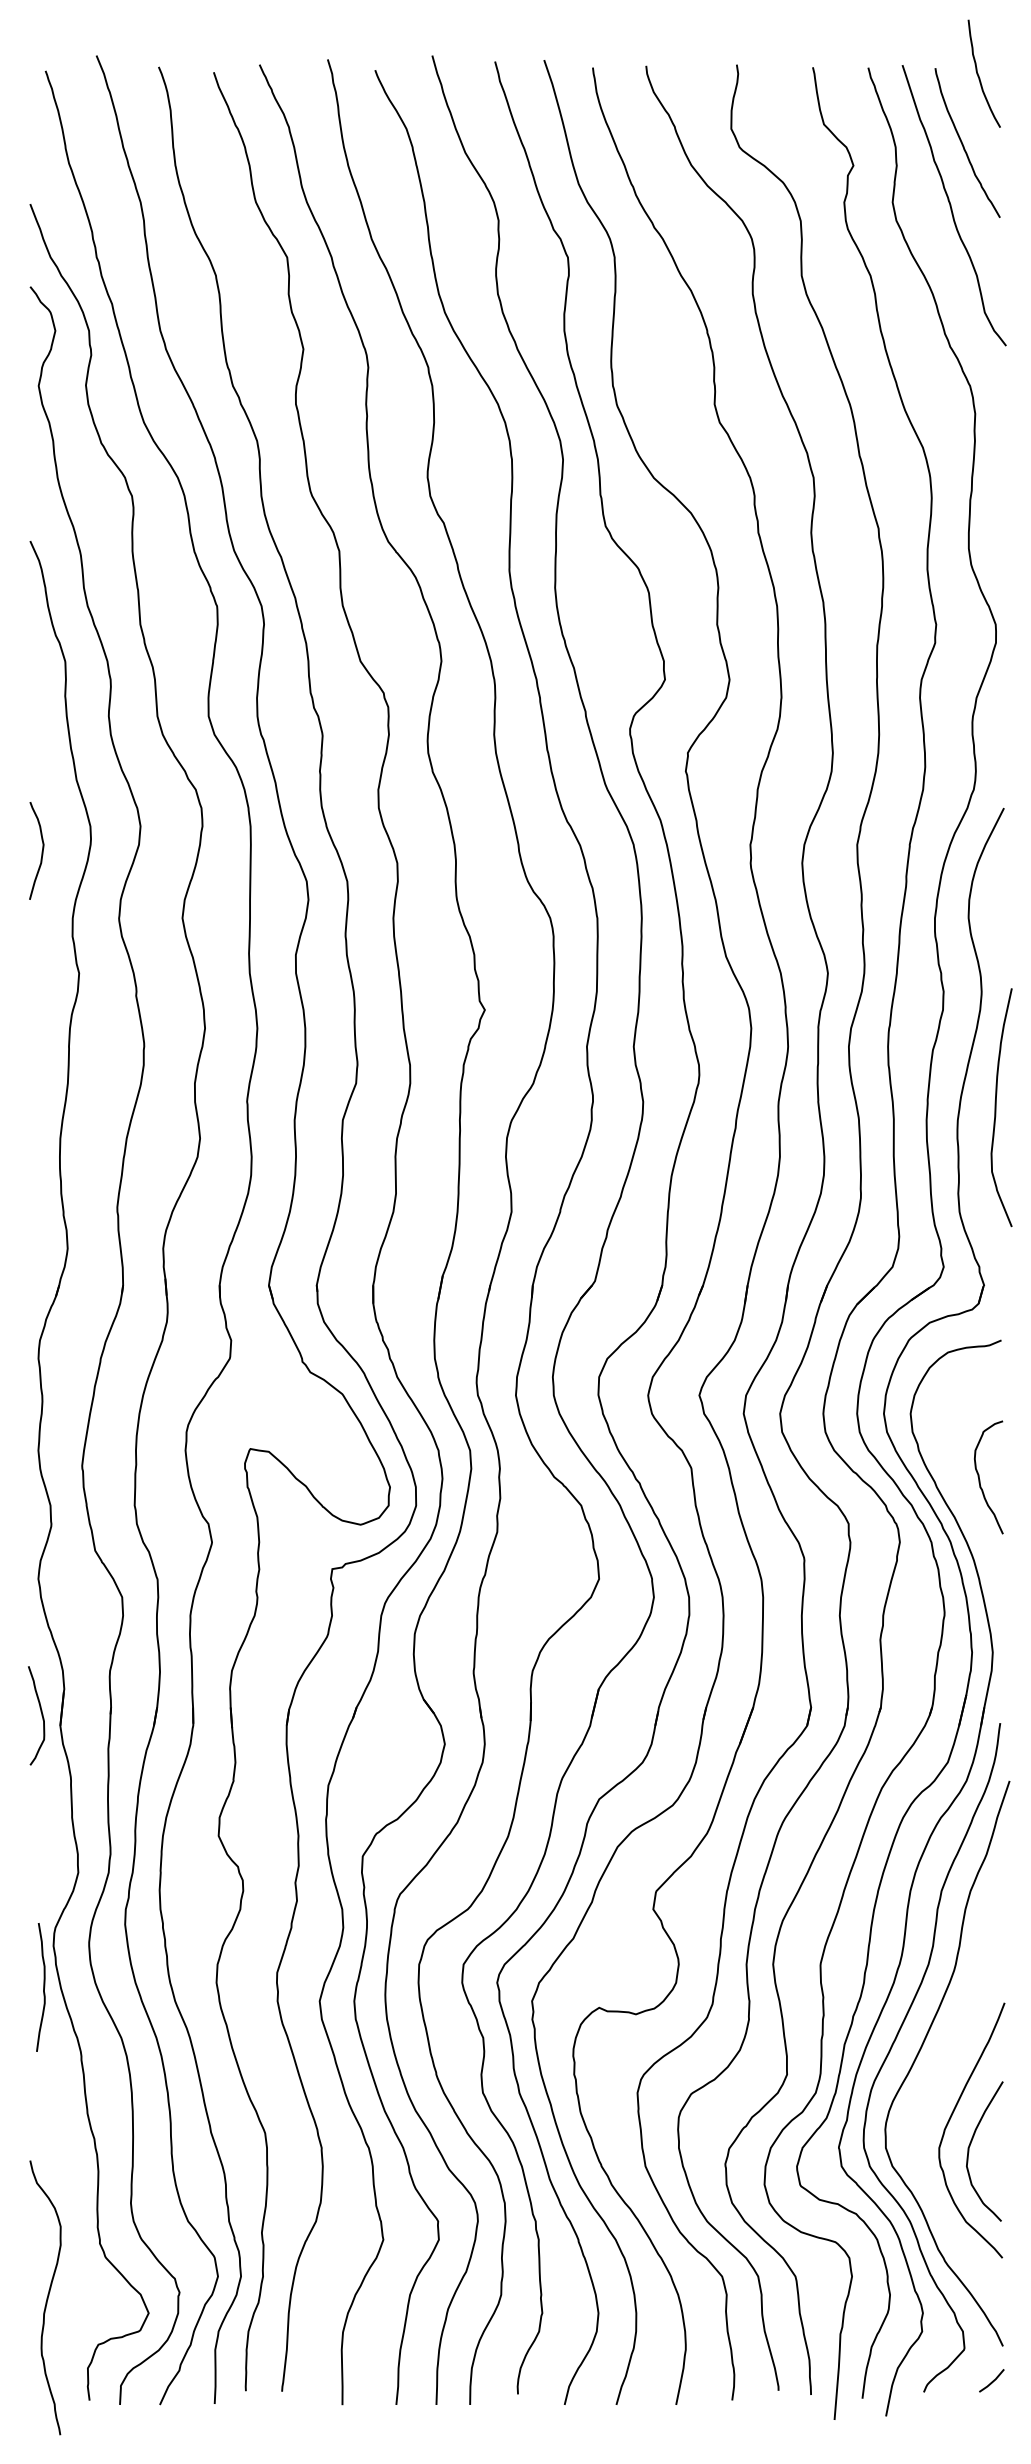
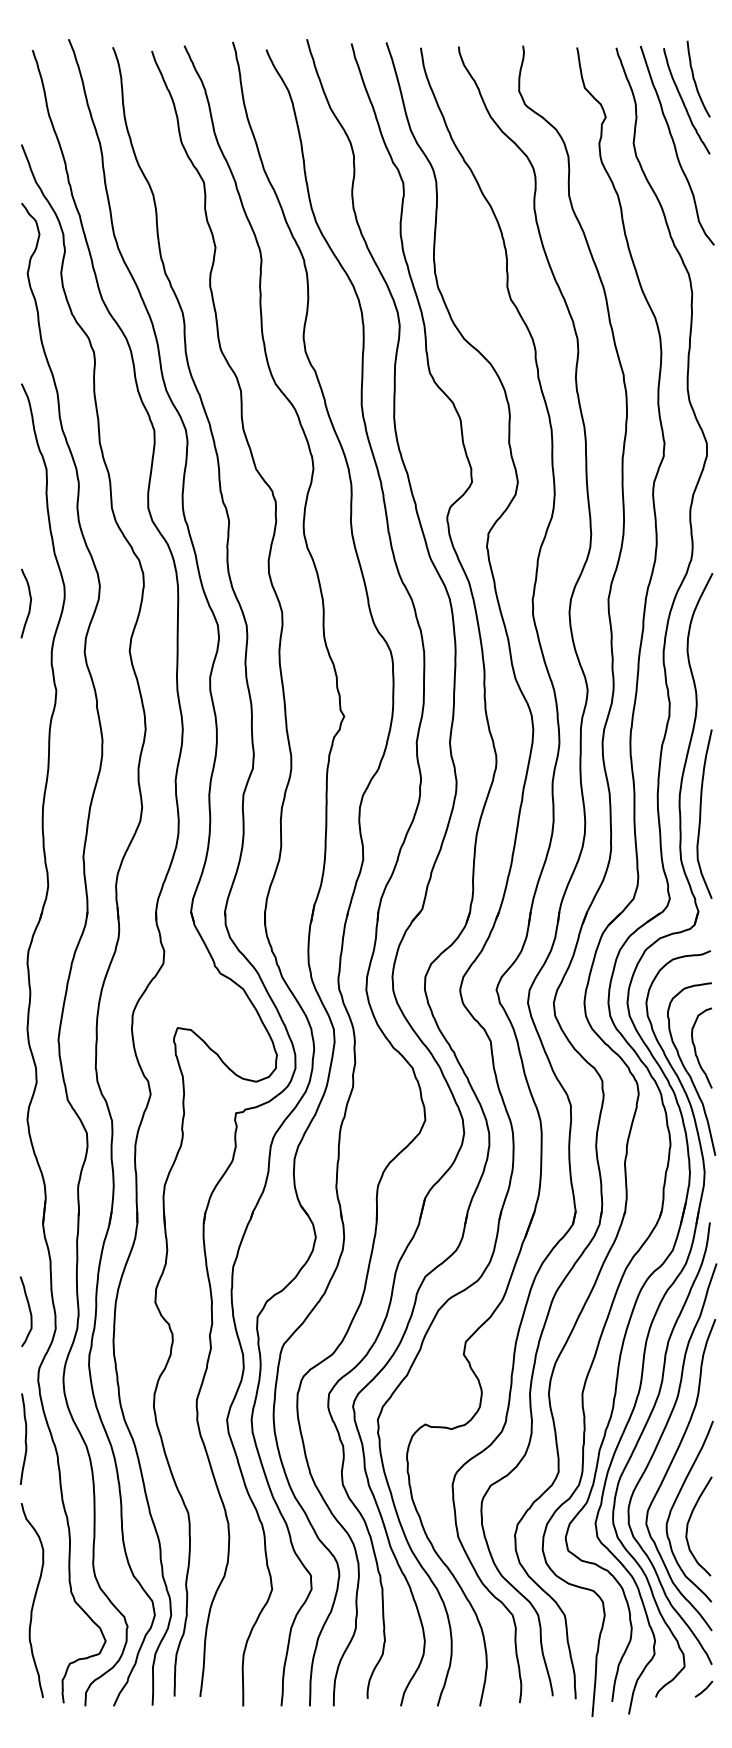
curve: (979, 75) -> (695, 80), moved
curve: (996, 1107) -> (700, 814), moved
curve: (968, 1509) -> (687, 1070), added
curve: (40, 1712) -> (28, 1309), moved
curve: (43, 1987) -> (25, 1439), moved
curve: (942, 2071) -> (668, 1469), added
curve: (46, 2297) -> (33, 1600), moved

